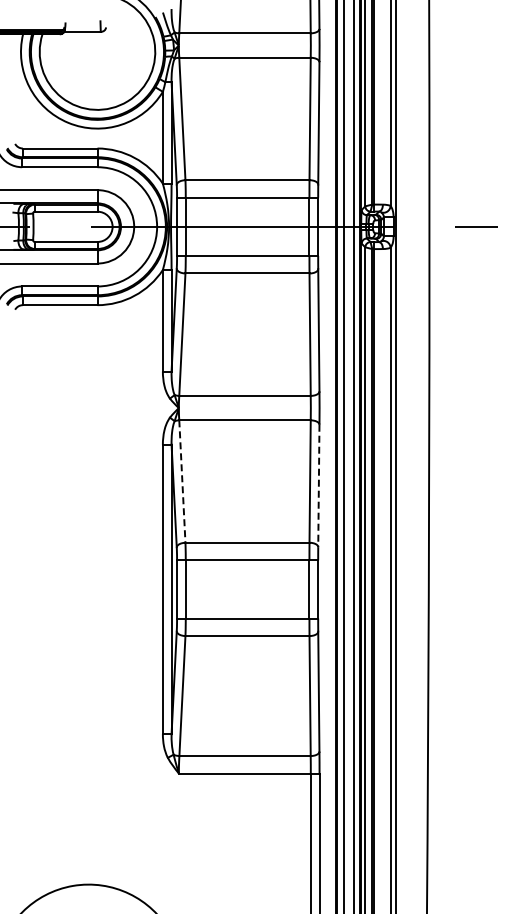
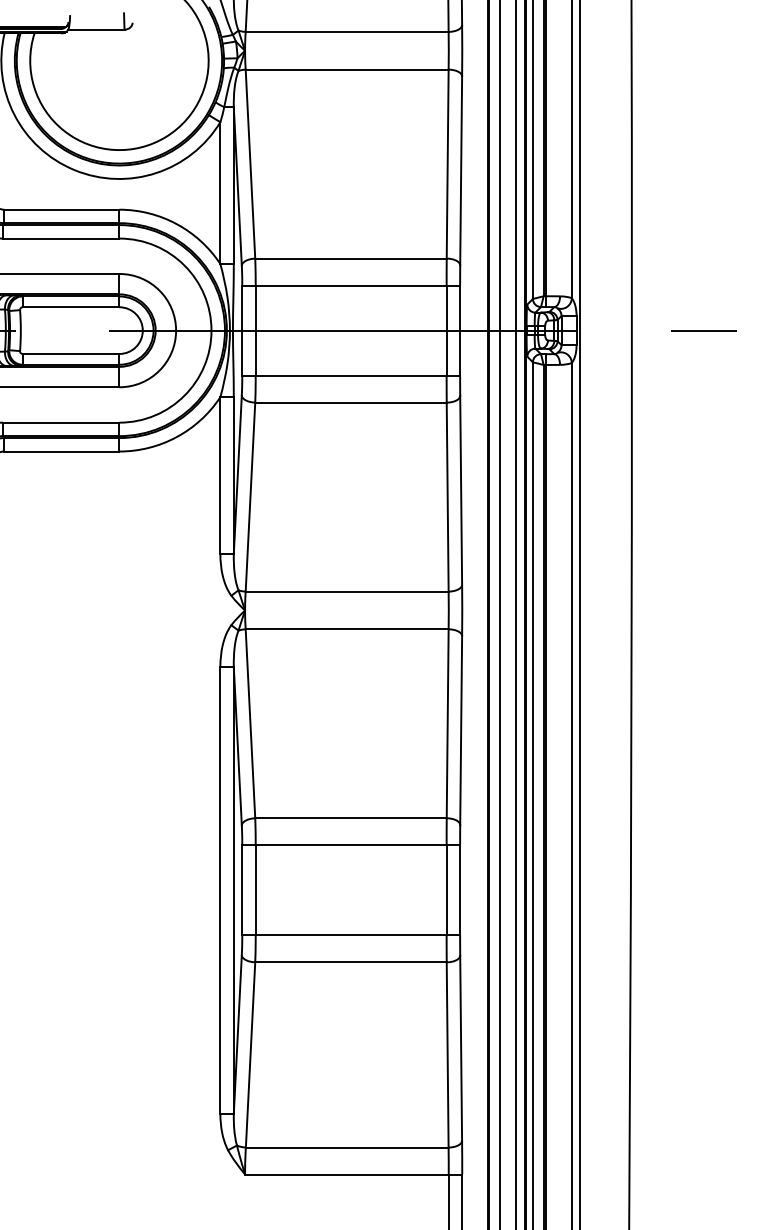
line: (182, 482) -> (250, 725), dashed -> solid
line: (318, 486) -> (460, 731), dashed -> solid

